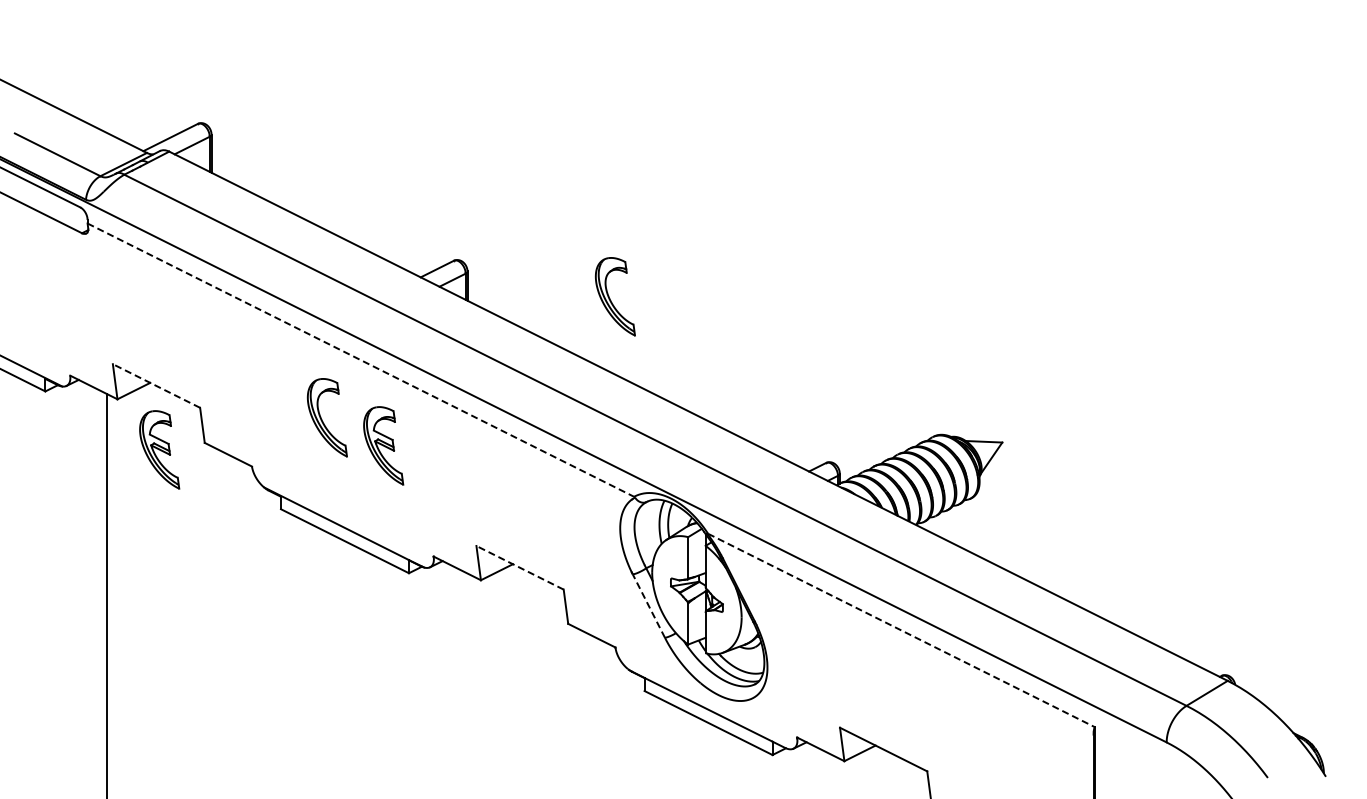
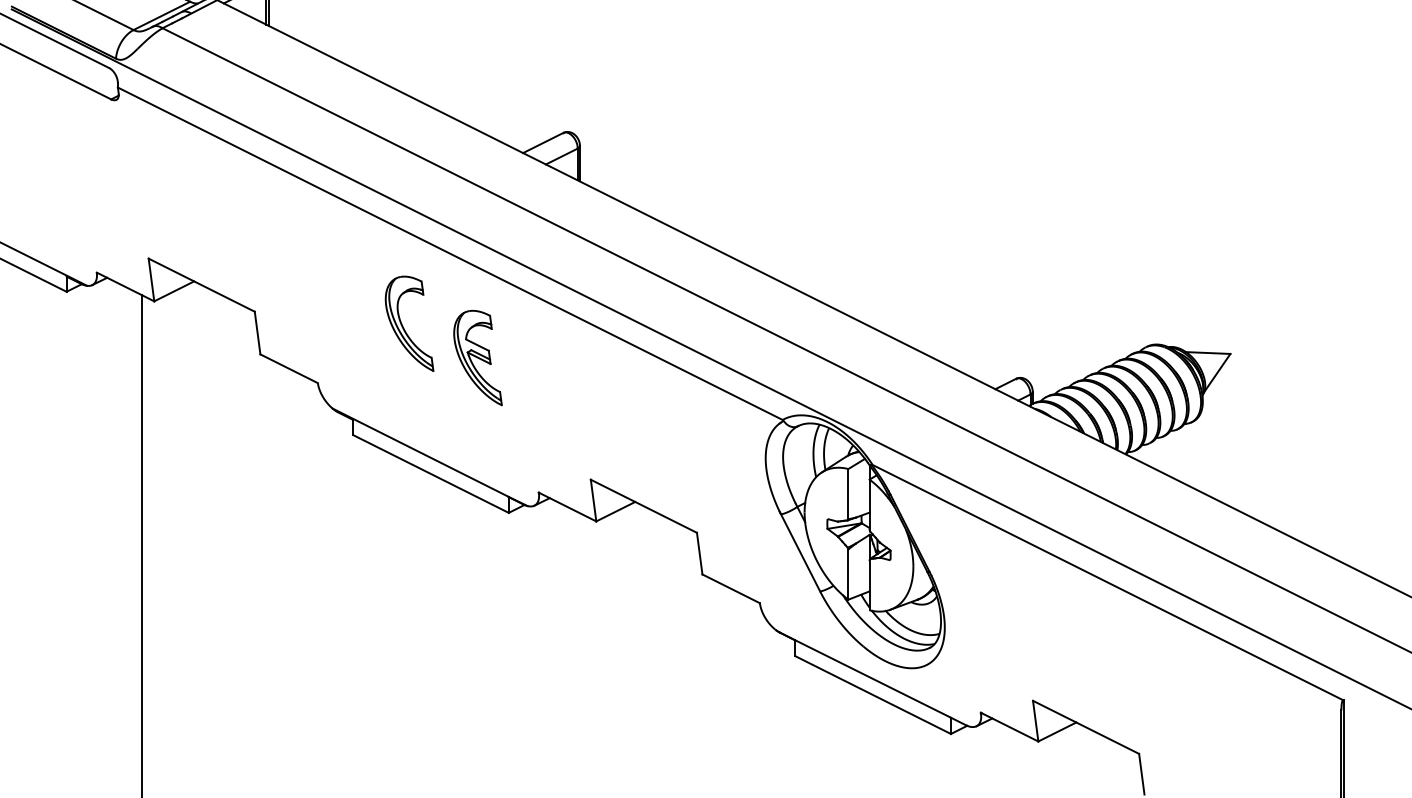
part: (614, 296) -> (758, 176), removed
line: (360, 360) -> (449, 254), dashed -> solid
line: (156, 386) -> (201, 285), dashed -> solid
part: (159, 449) -> (205, 362), removed
line: (520, 567) -> (644, 505), dashed -> solid
line: (648, 606) -> (800, 553), dashed -> solid
line: (901, 630) -> (1107, 582), dashed -> solid

